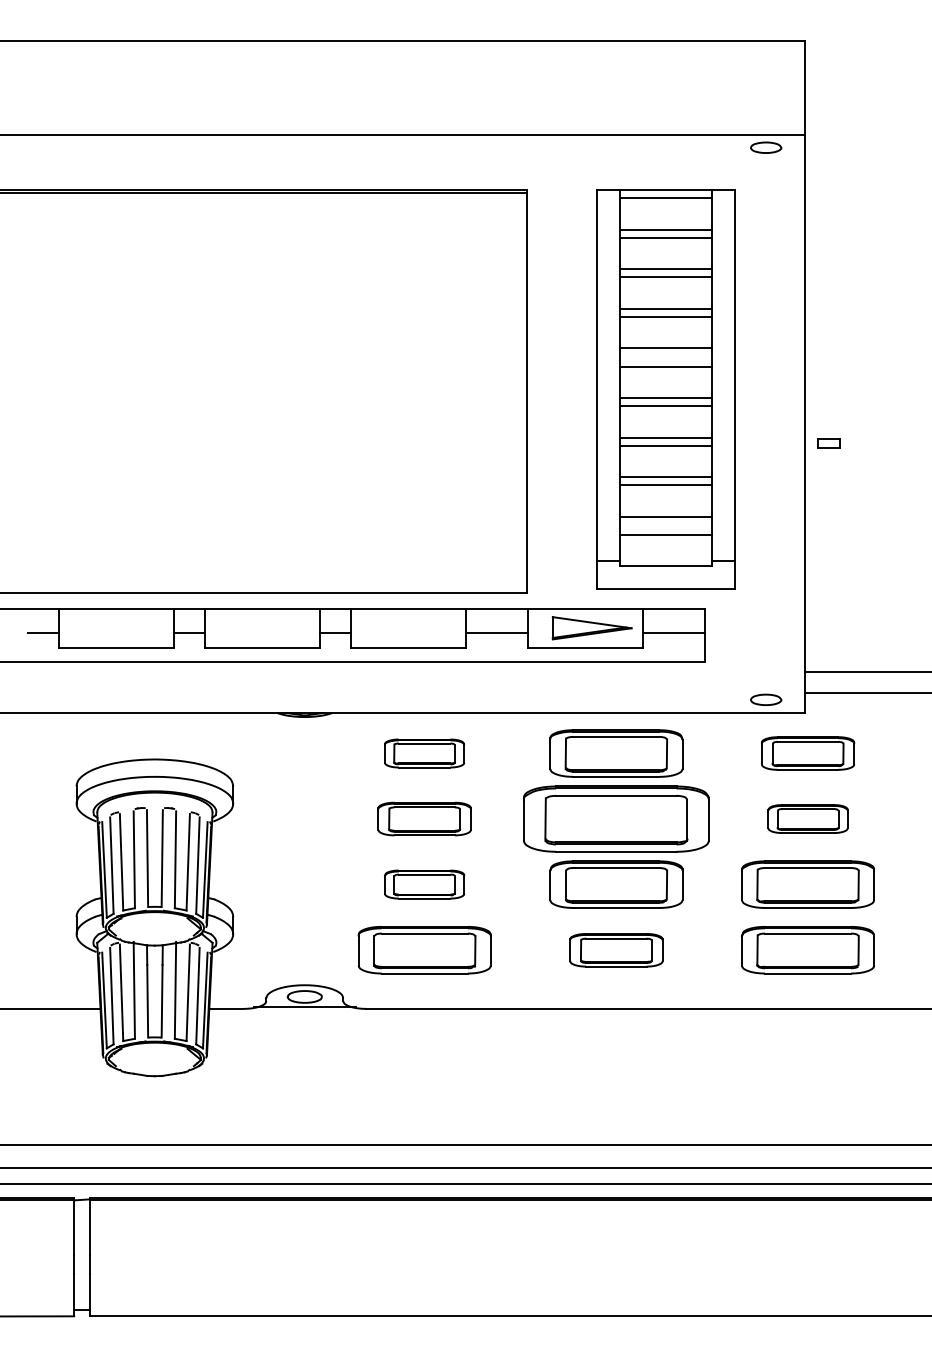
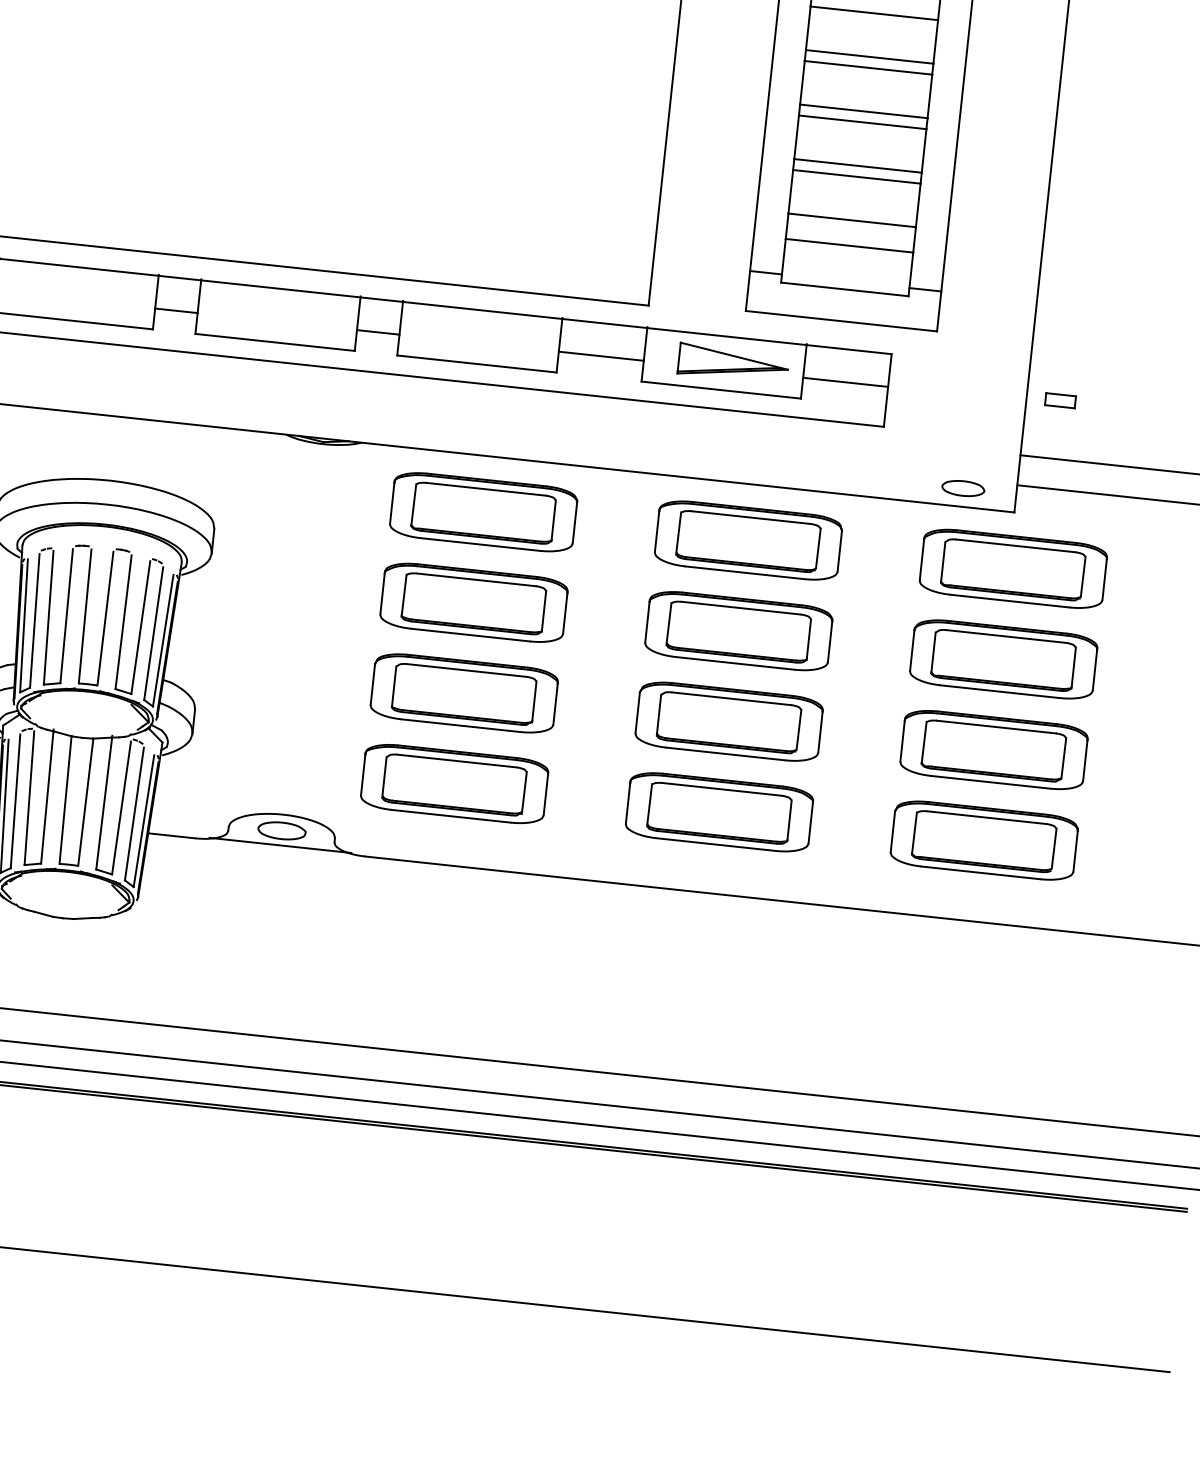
part: (828, 443) -> (1059, 400), moved
part: (424, 753) -> (483, 512), size x1.67
part: (807, 753) -> (1012, 568), size x1.43
part: (424, 818) -> (473, 601), size x1.43
part: (616, 818) -> (739, 630), size x0.71
part: (807, 818) -> (1002, 658), size x1.67
part: (424, 884) -> (464, 693), size x1.67
part: (616, 950) -> (719, 812), size x1.43

